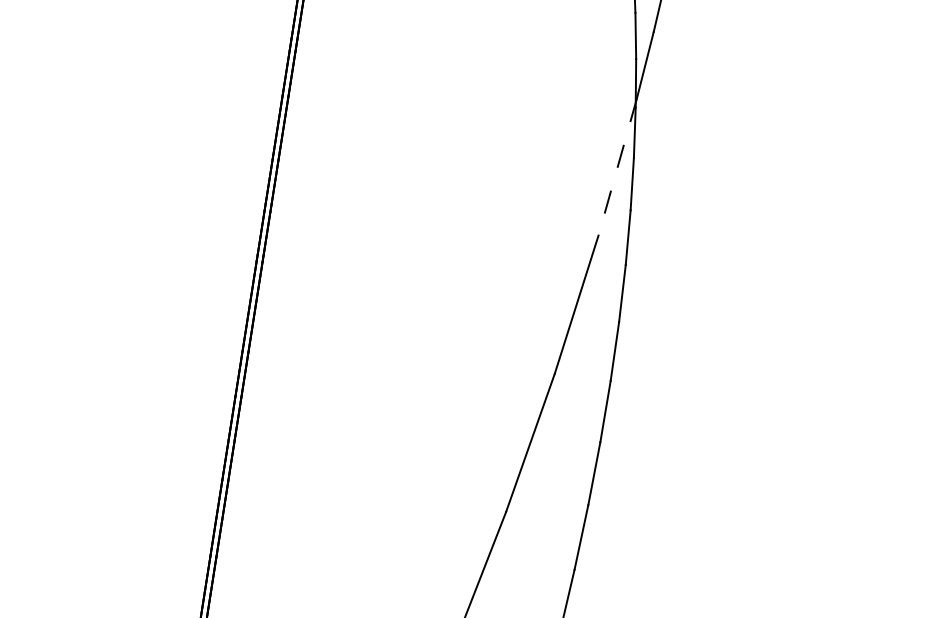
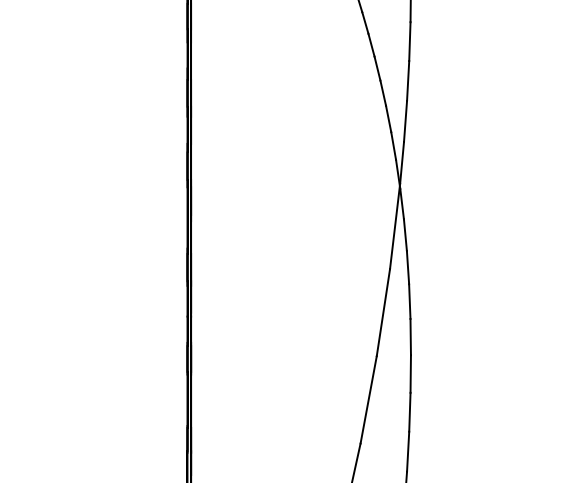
line: (618, 167) -> (395, 226), dashed -> solid

